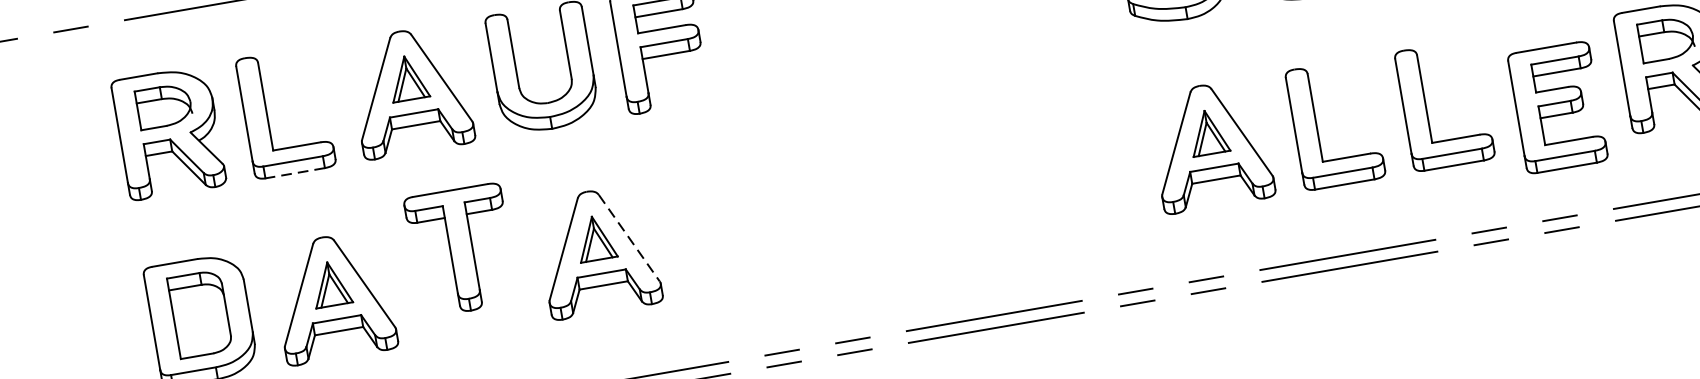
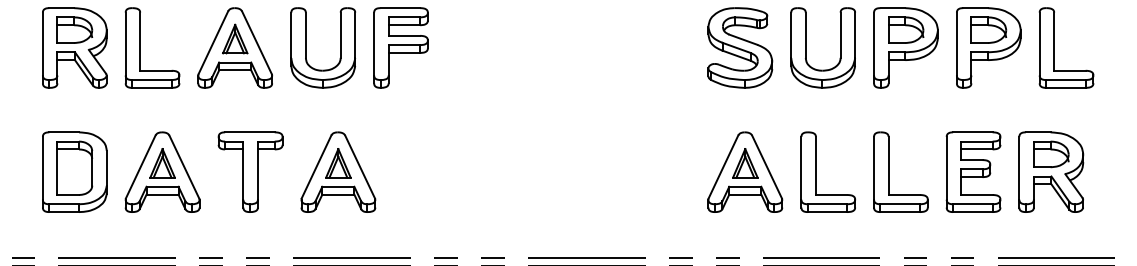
part: (1557, 106) -> (973, 171), moved
line: (294, 172) -> (151, 87), dashed -> solid
line: (630, 238) -> (360, 167), dashed -> solid
part: (461, 249) -> (250, 171), moved

